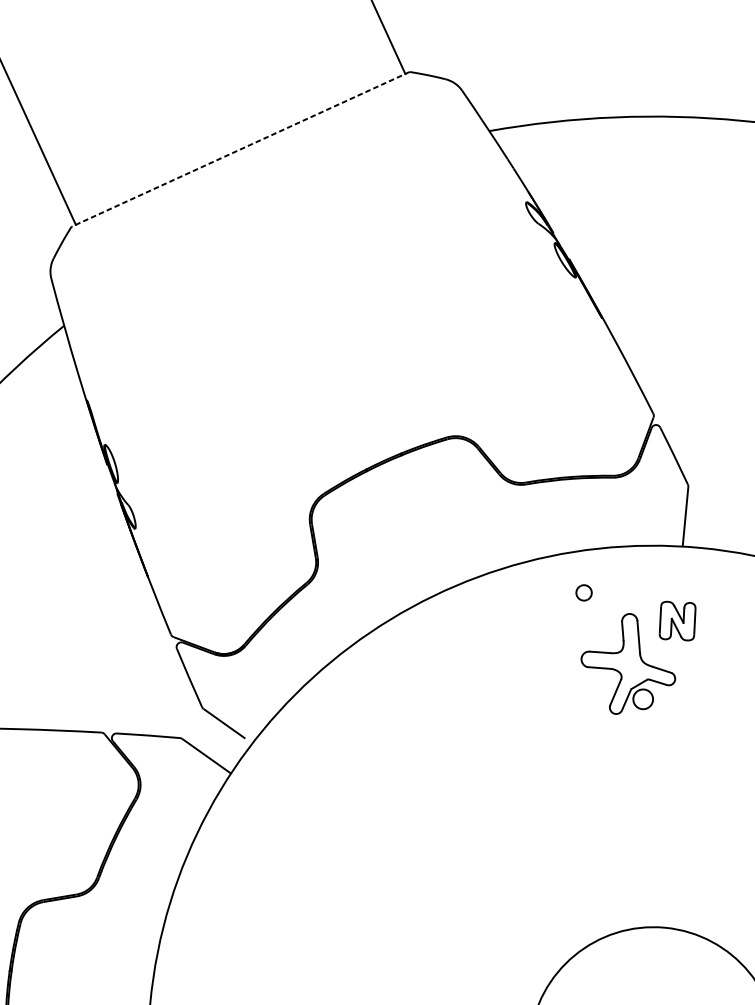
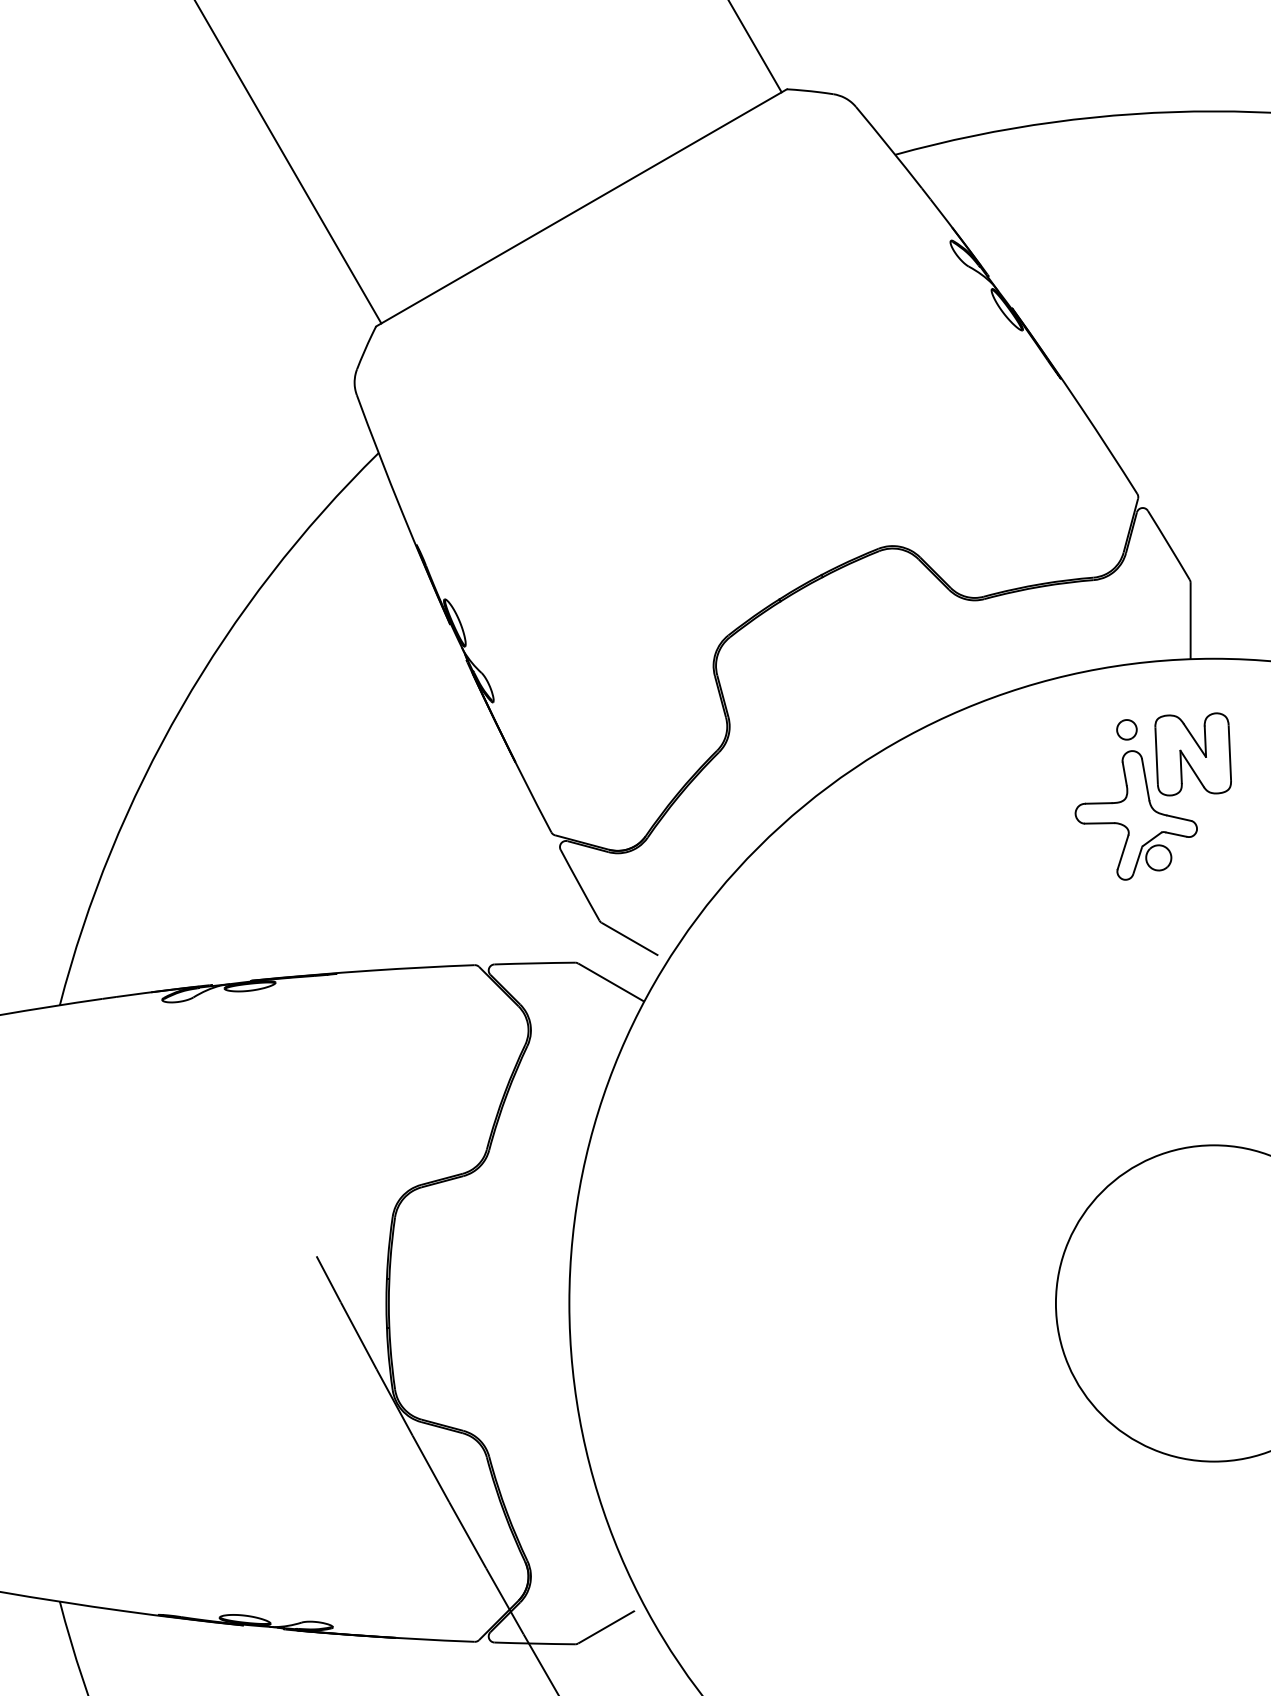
line: (240, 149) -> (581, 208), dashed -> solid
part: (583, 592) -> (1126, 729), moved
part: (677, 621) -> (1192, 754), size x1.67

